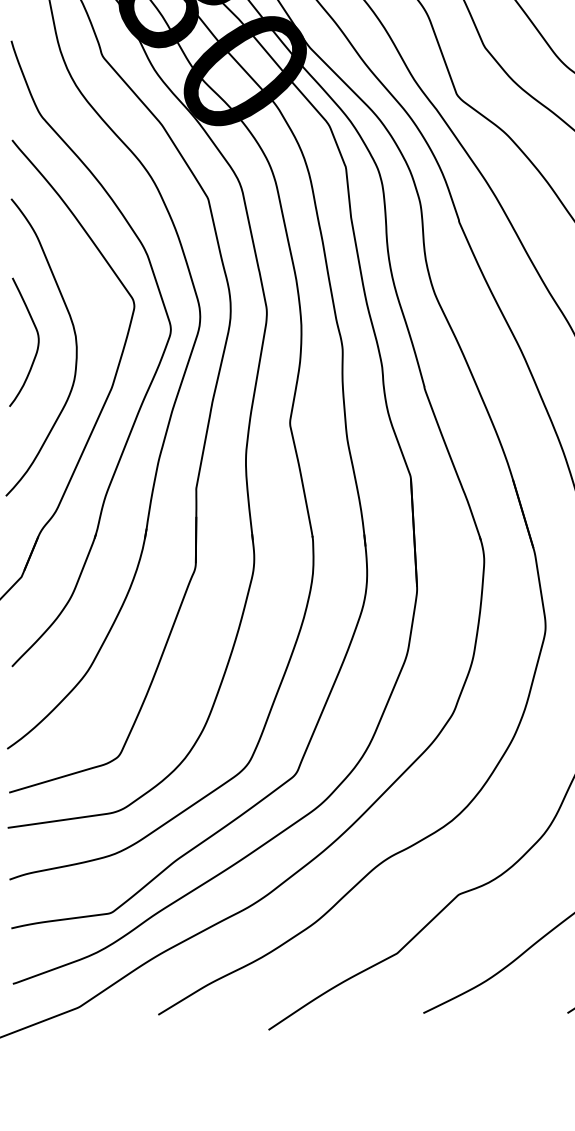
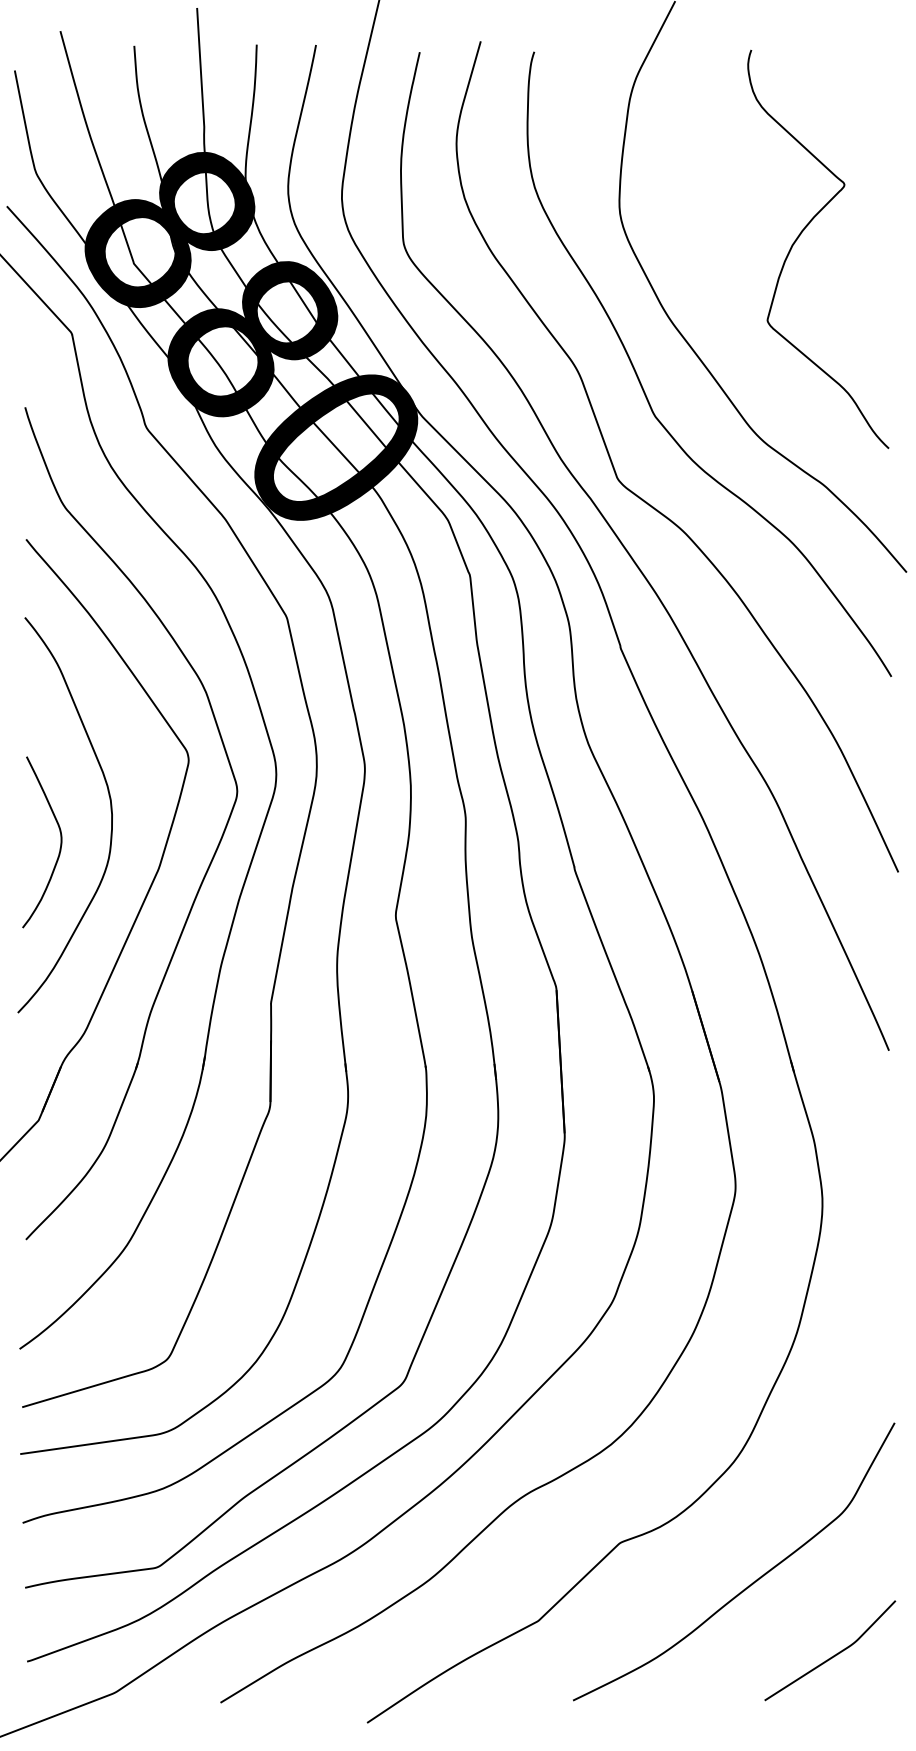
curve: (37, 342) -> (60, 842), moved

